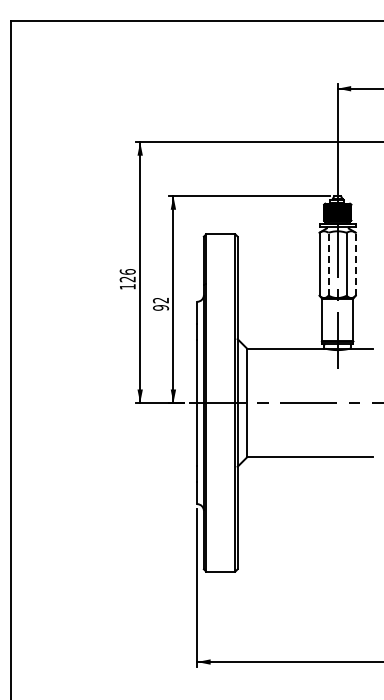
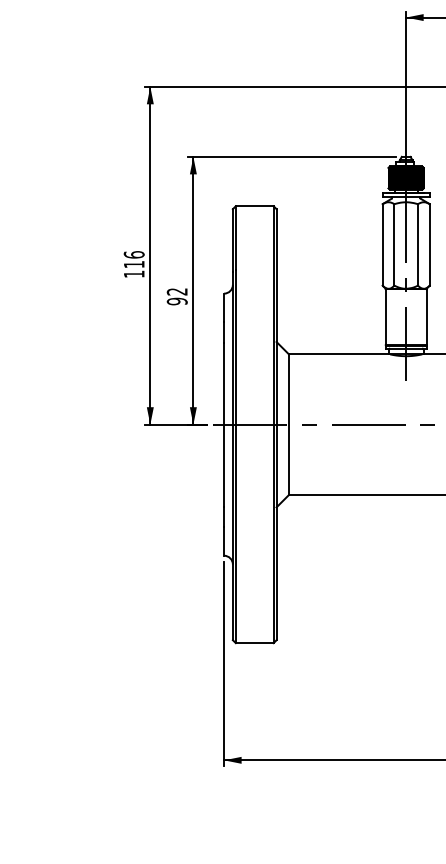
line: (328, 263) -> (394, 243), dashed -> solid
line: (355, 263) -> (429, 243), dashed -> solid
text: (127, 279) -> (133, 264), 126 -> 116

